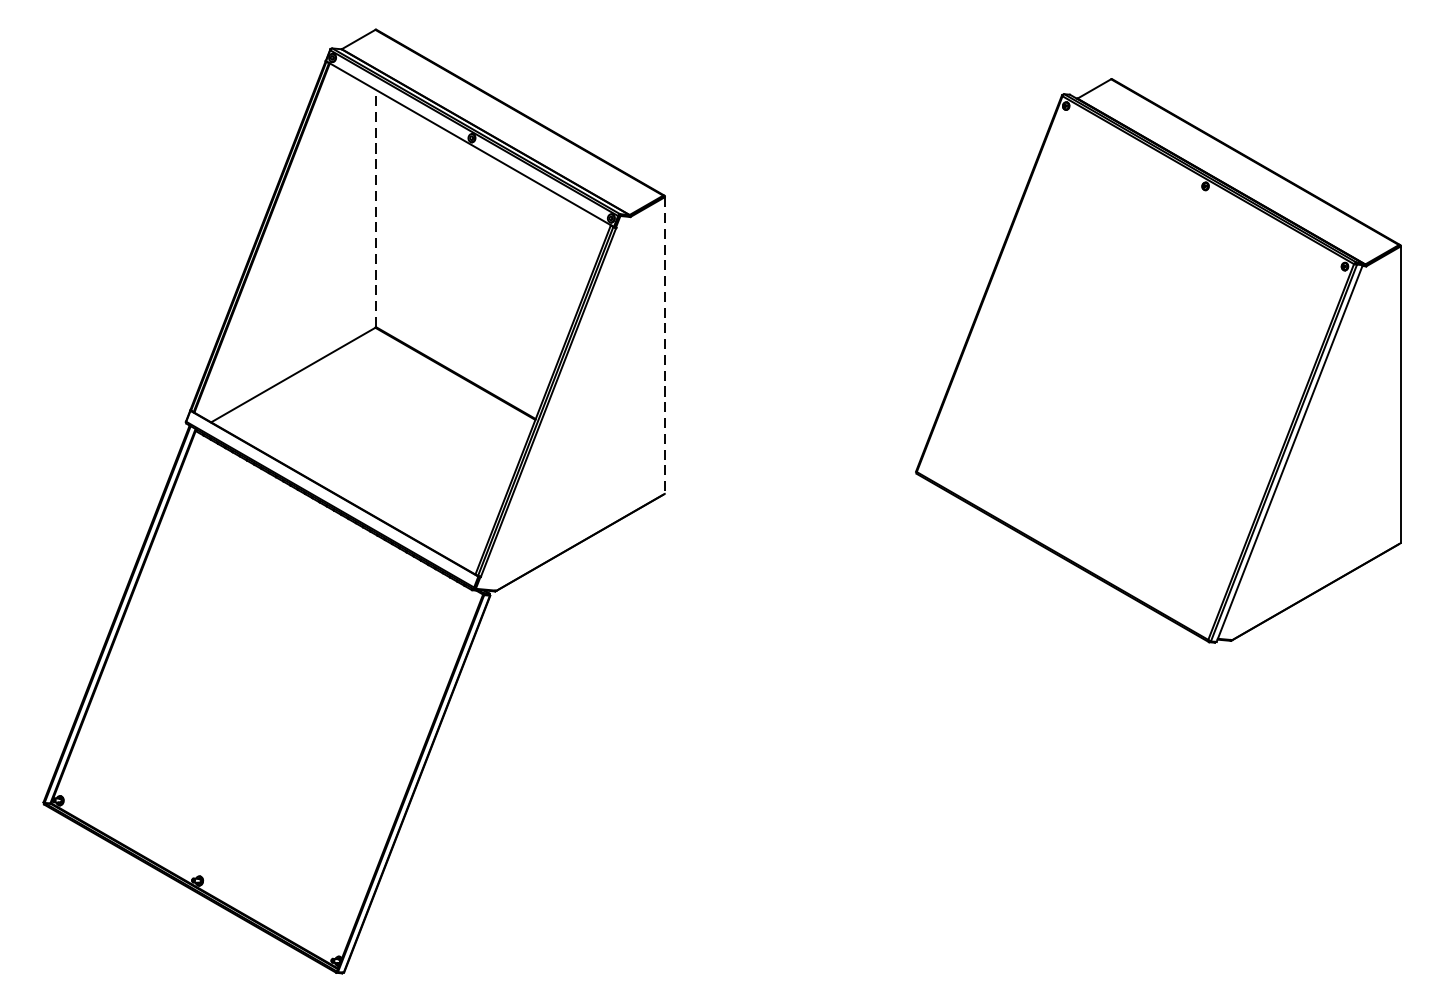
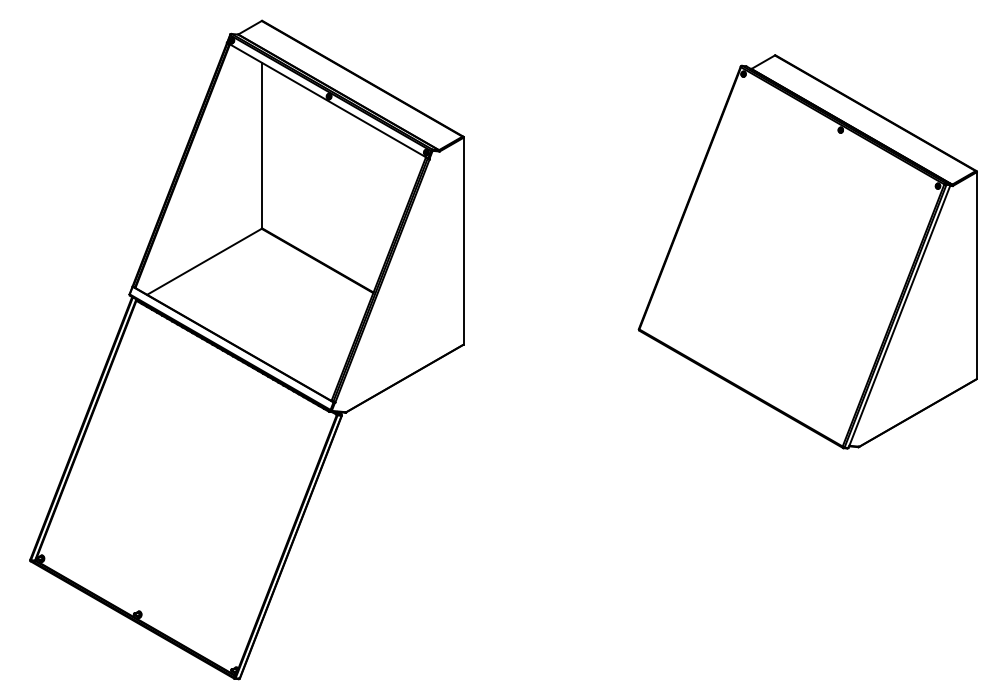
line: (376, 208) -> (262, 145), dashed -> solid
line: (664, 345) -> (463, 241), dashed -> solid

